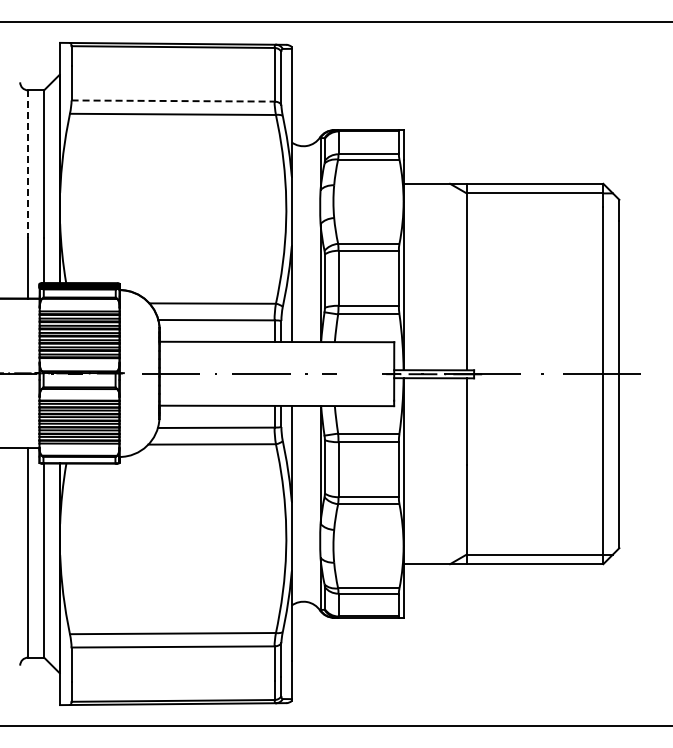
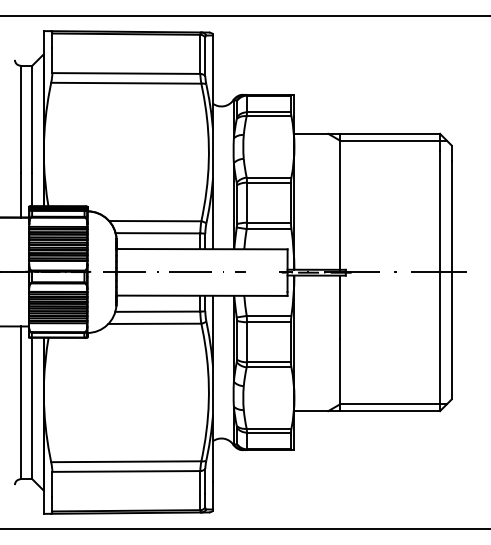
line: (173, 101) -> (126, 73), dashed -> solid
line: (28, 164) -> (20, 119), dashed -> solid

